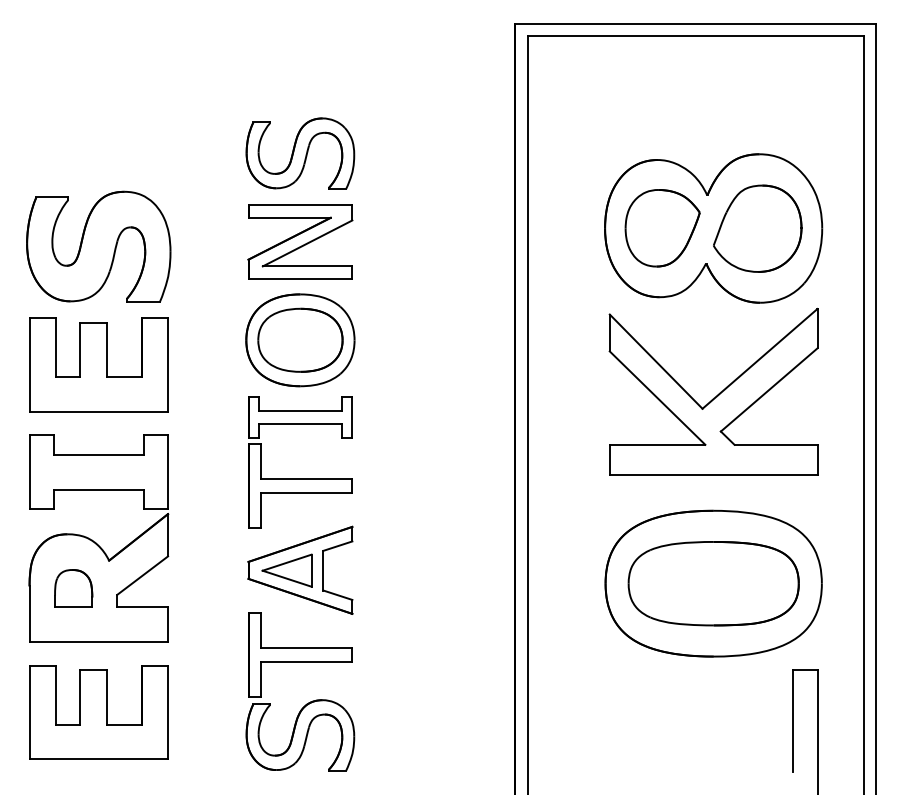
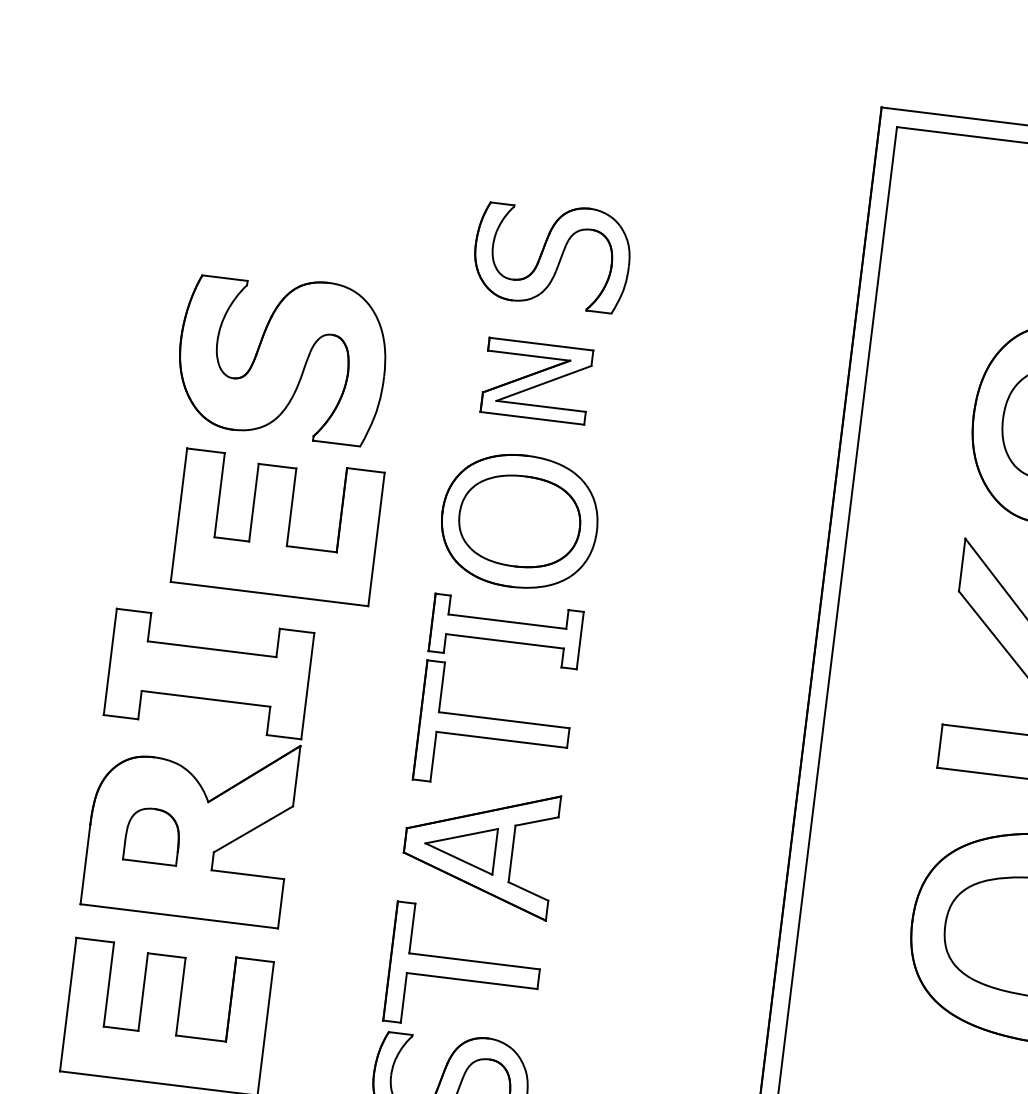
part: (300, 241) -> (537, 380), size x0.7
part: (98, 246) -> (282, 356), moved
part: (98, 364) -> (277, 526), moved

